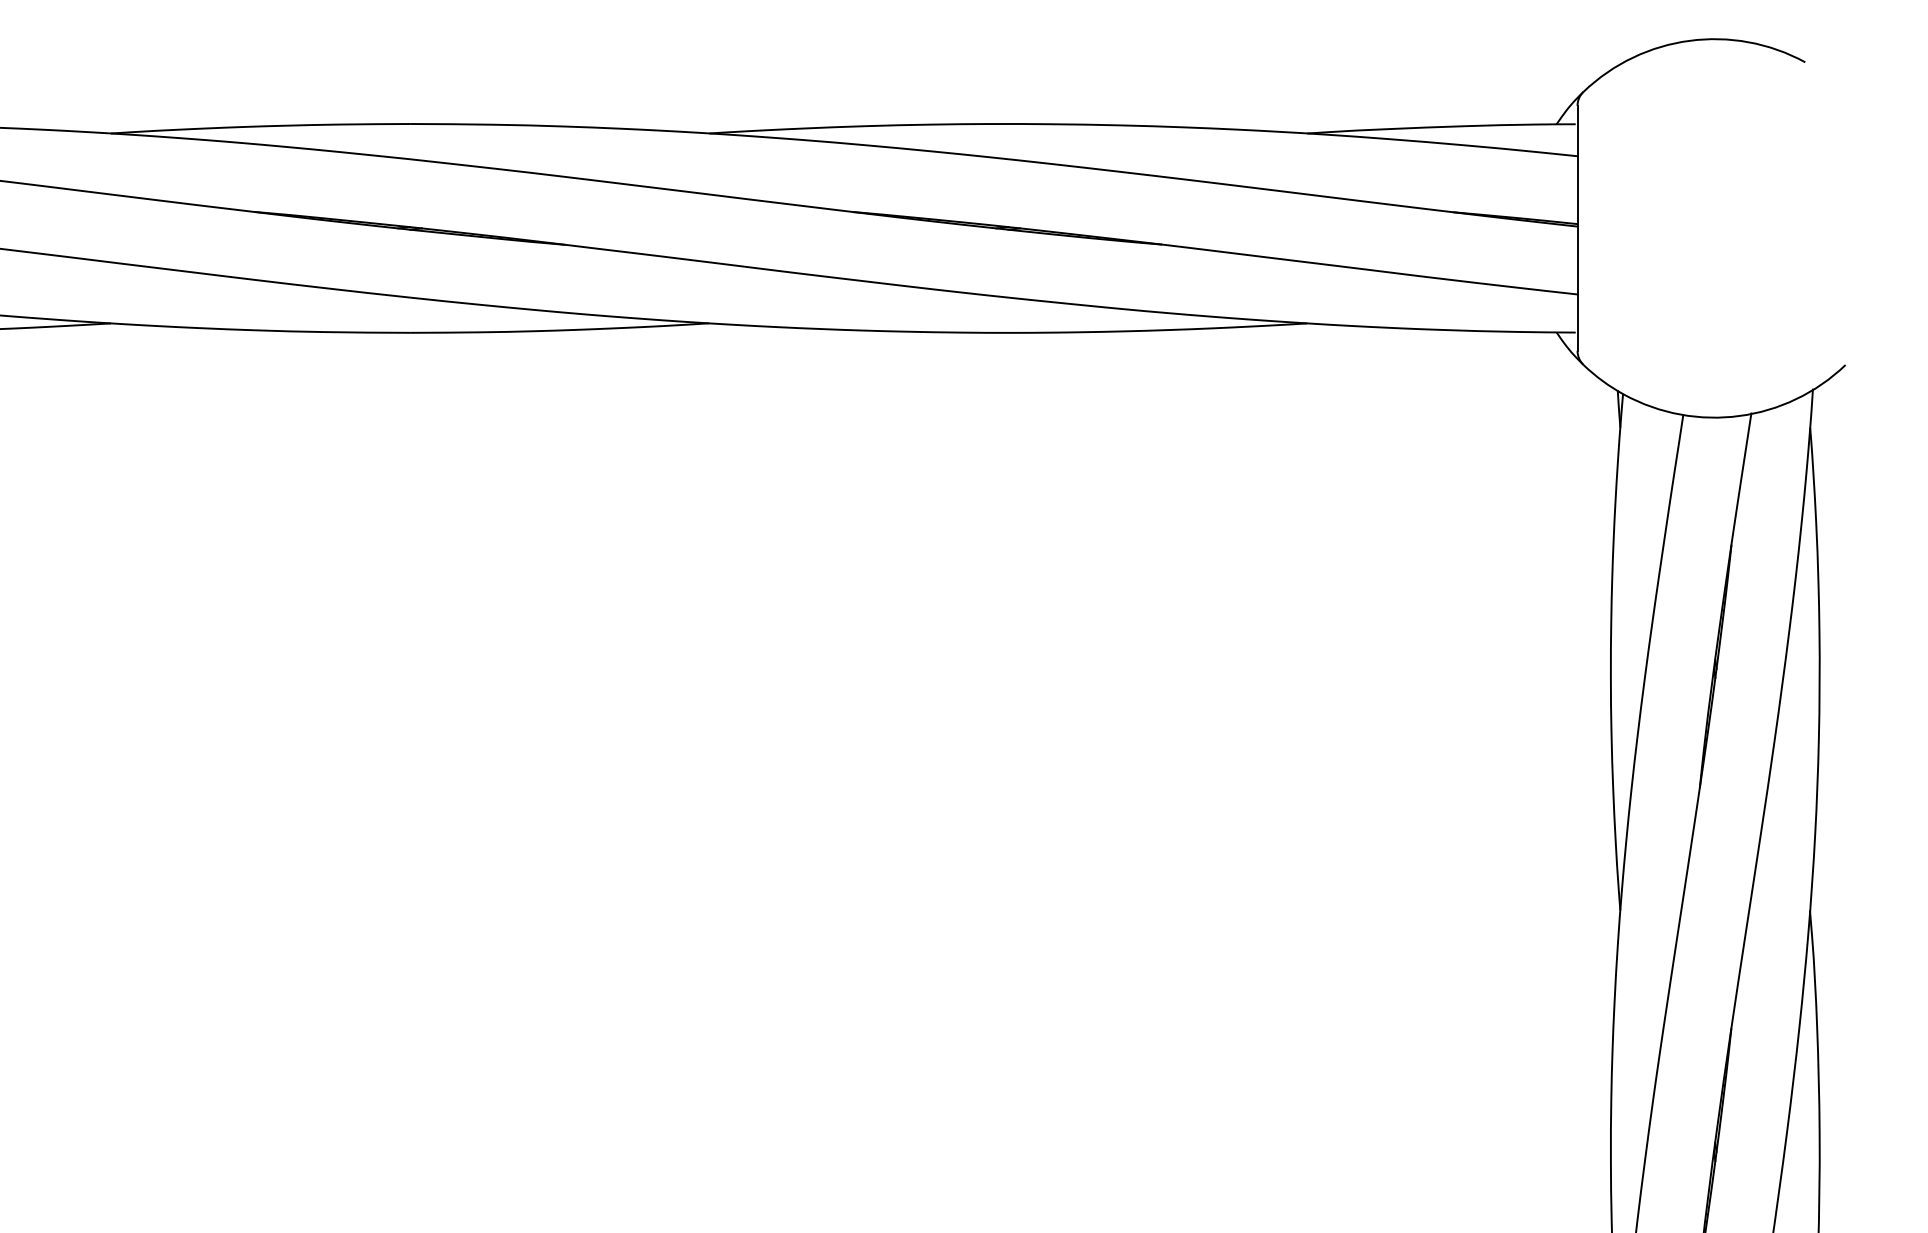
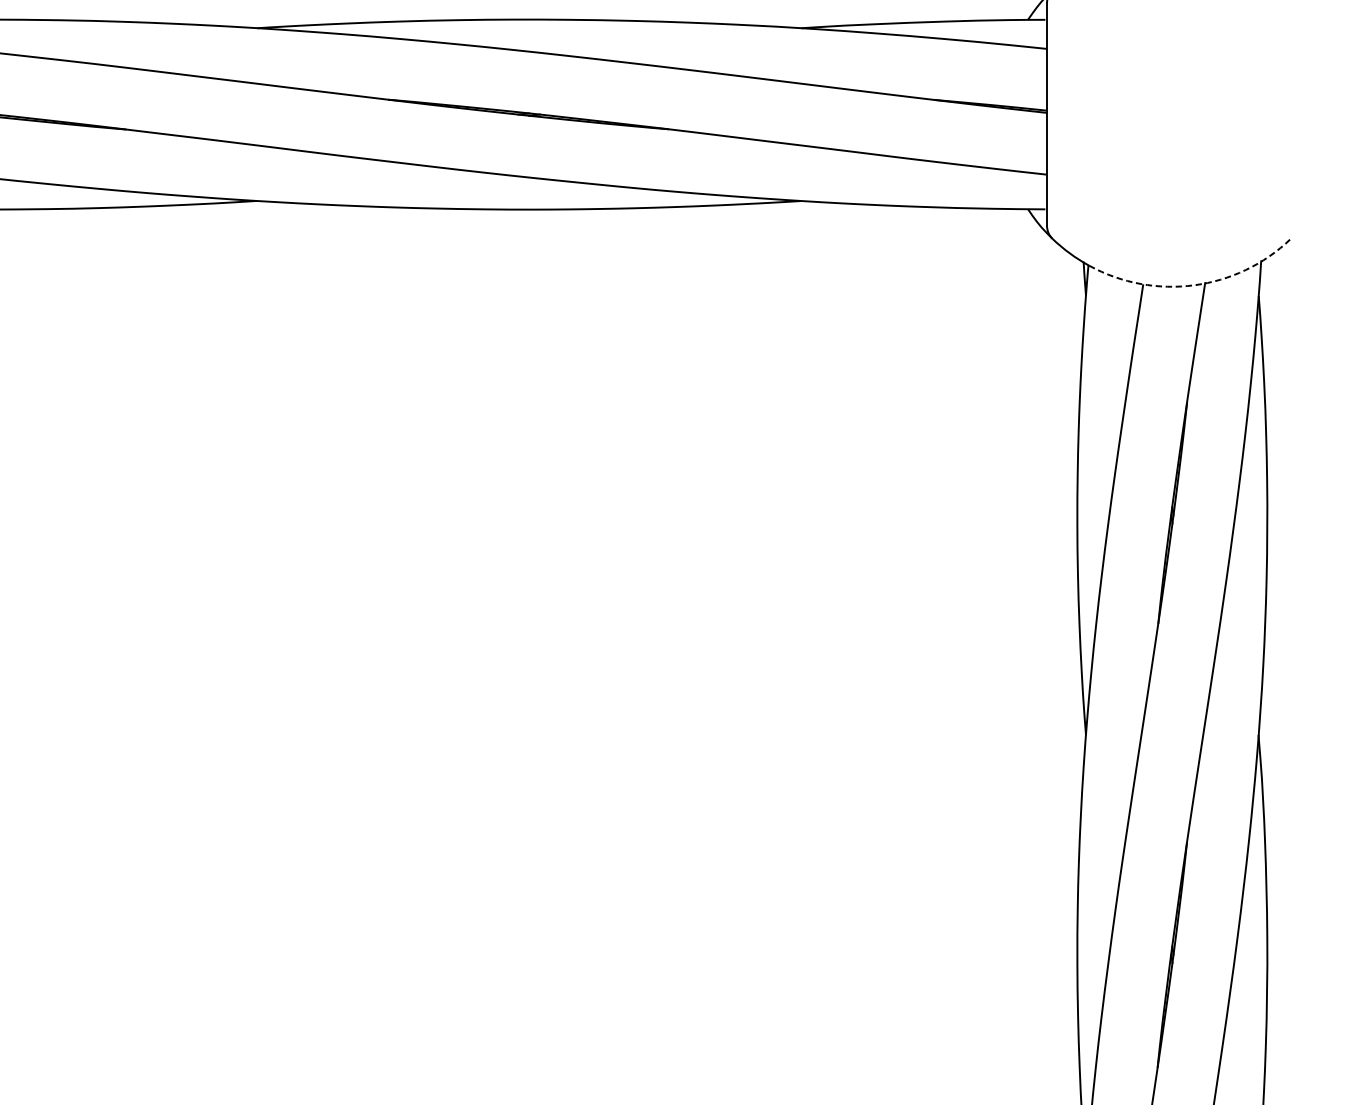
arc: (1739, 416) -> (1194, 285), solid -> dashed

